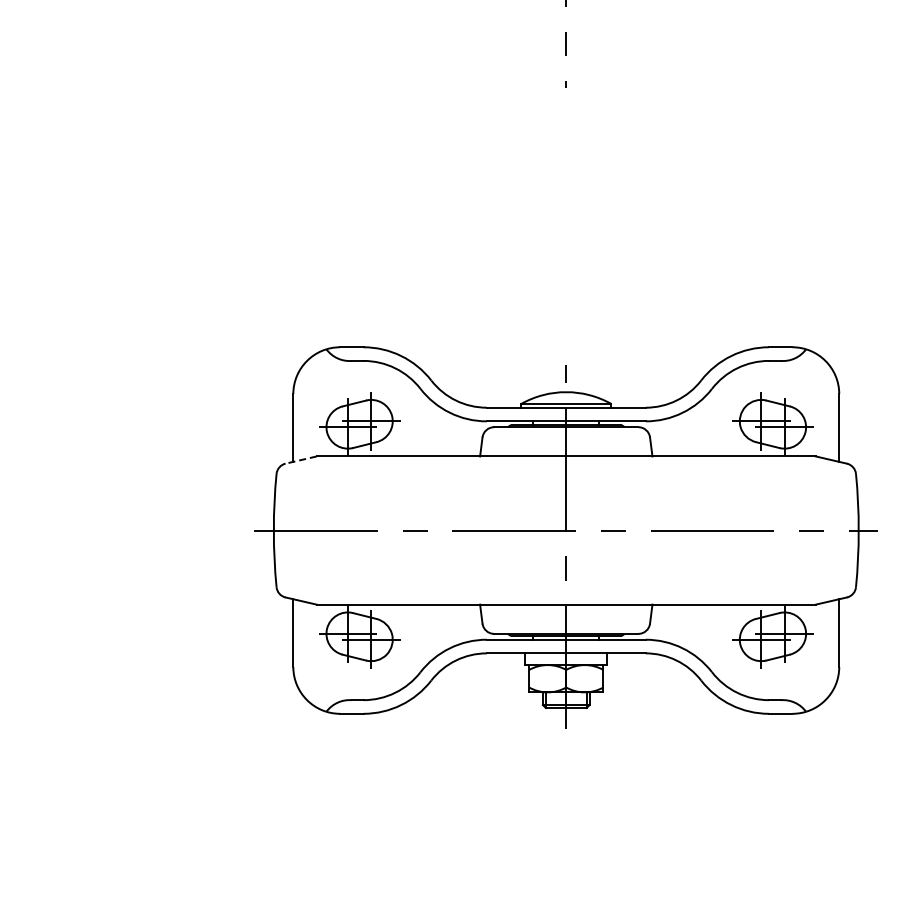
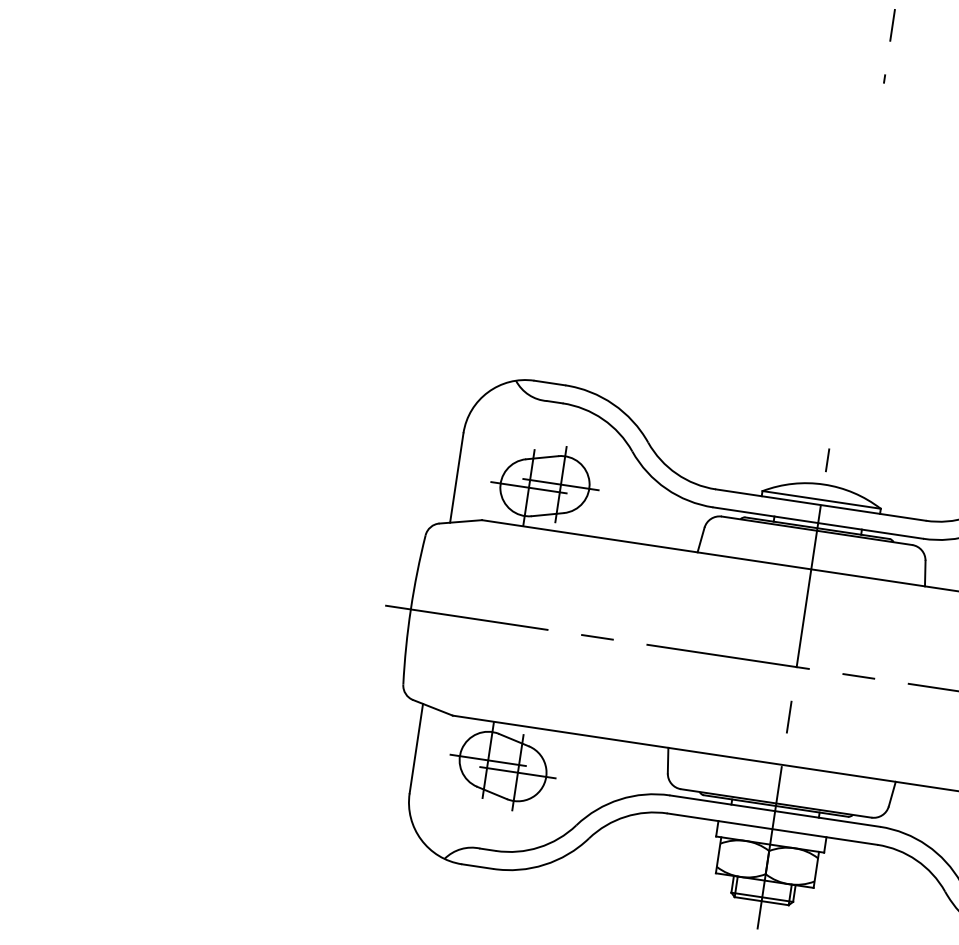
line: (301, 460) -> (461, 522), dashed -> solid

